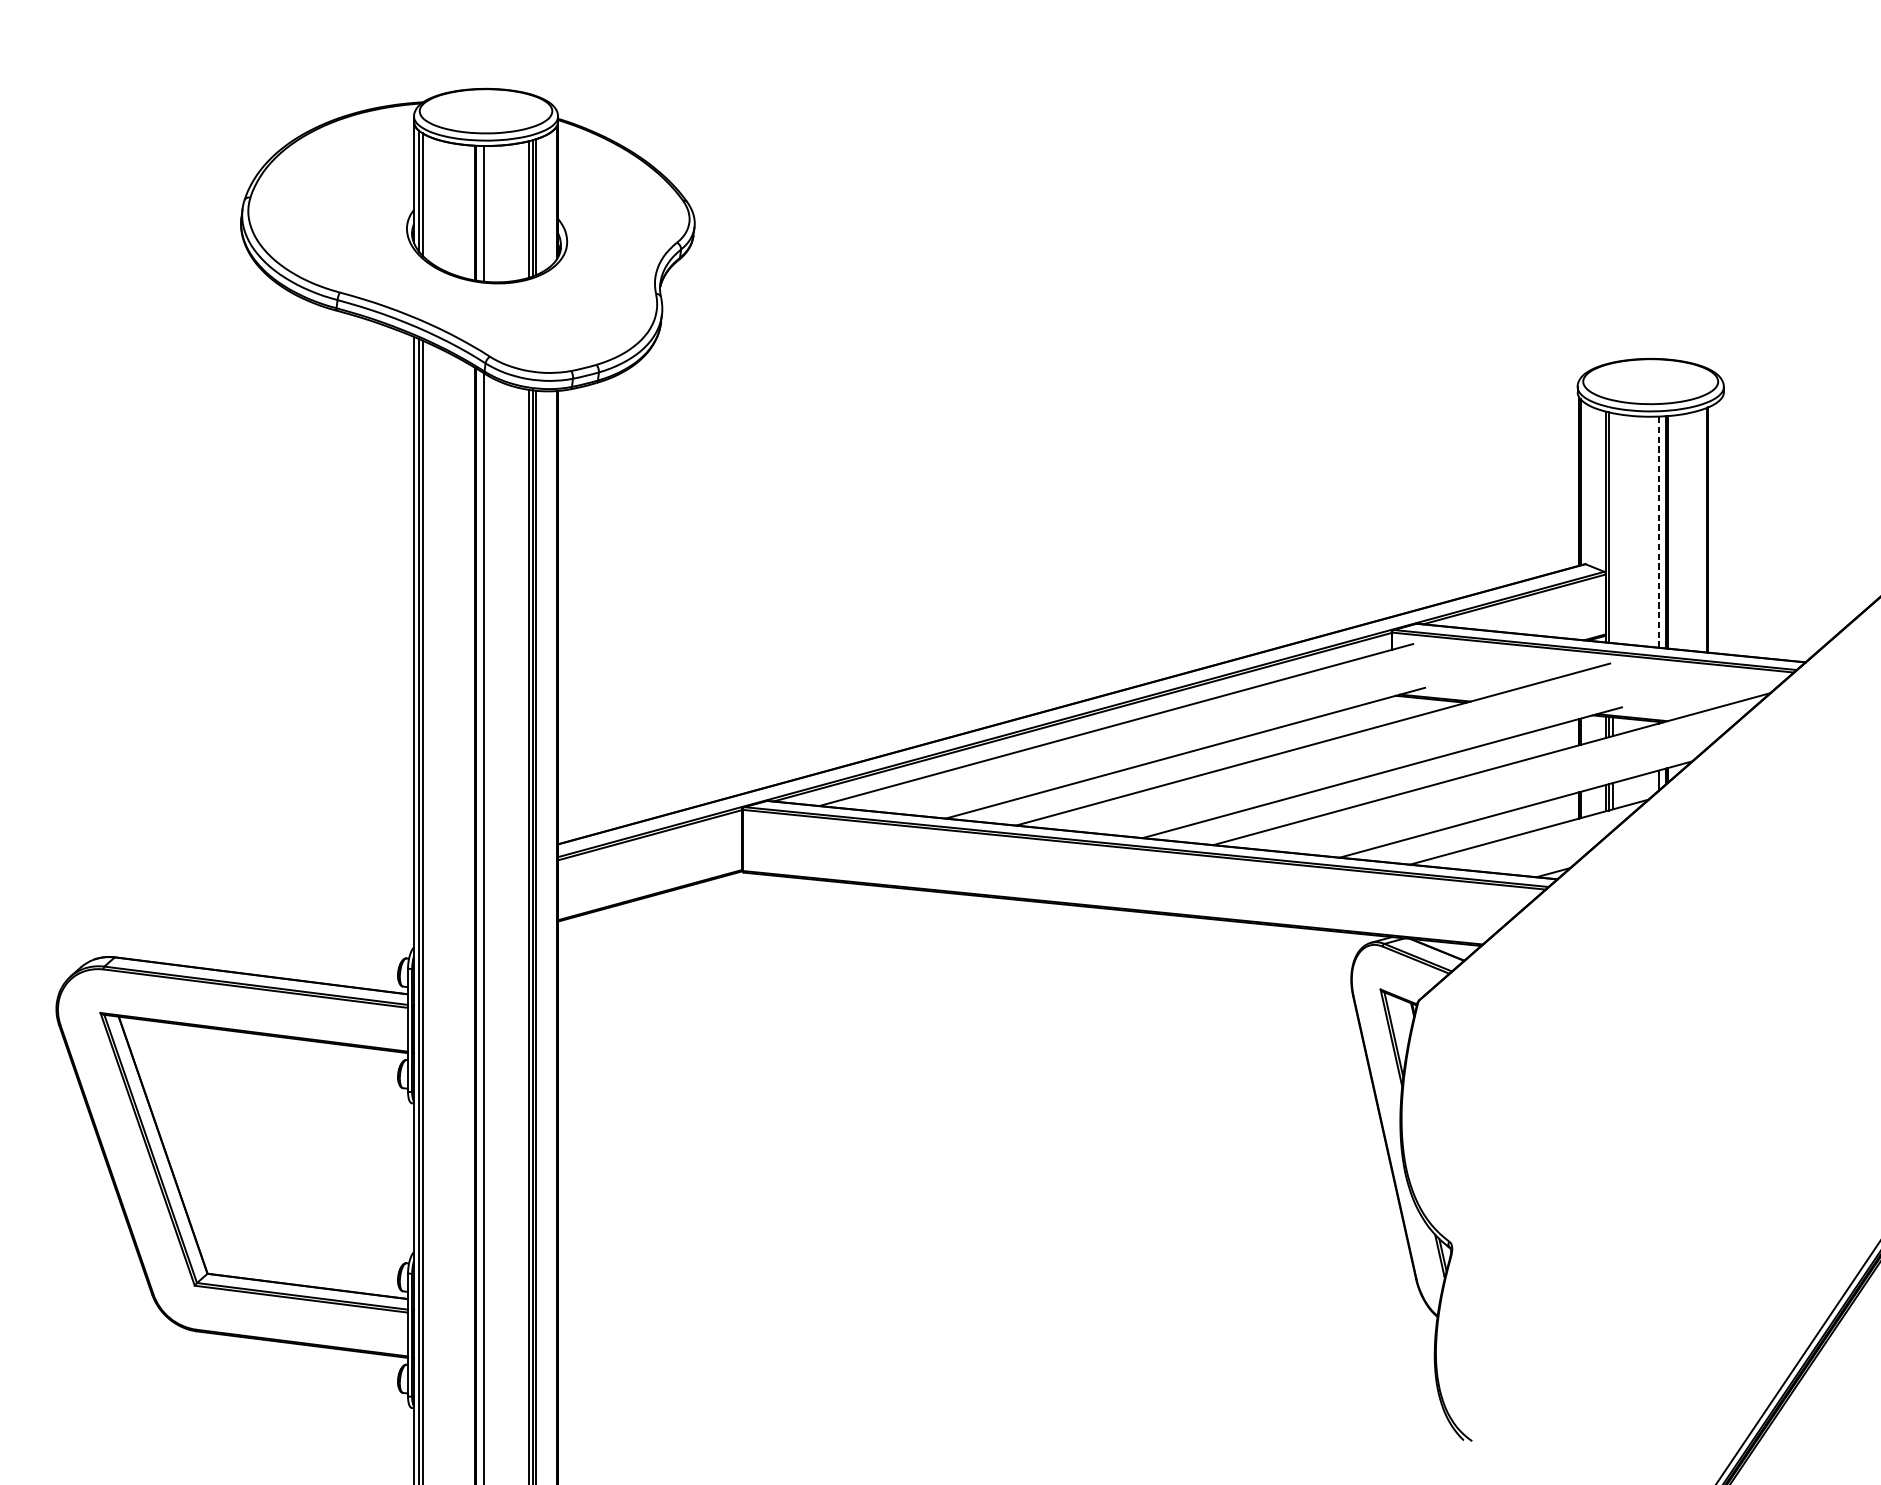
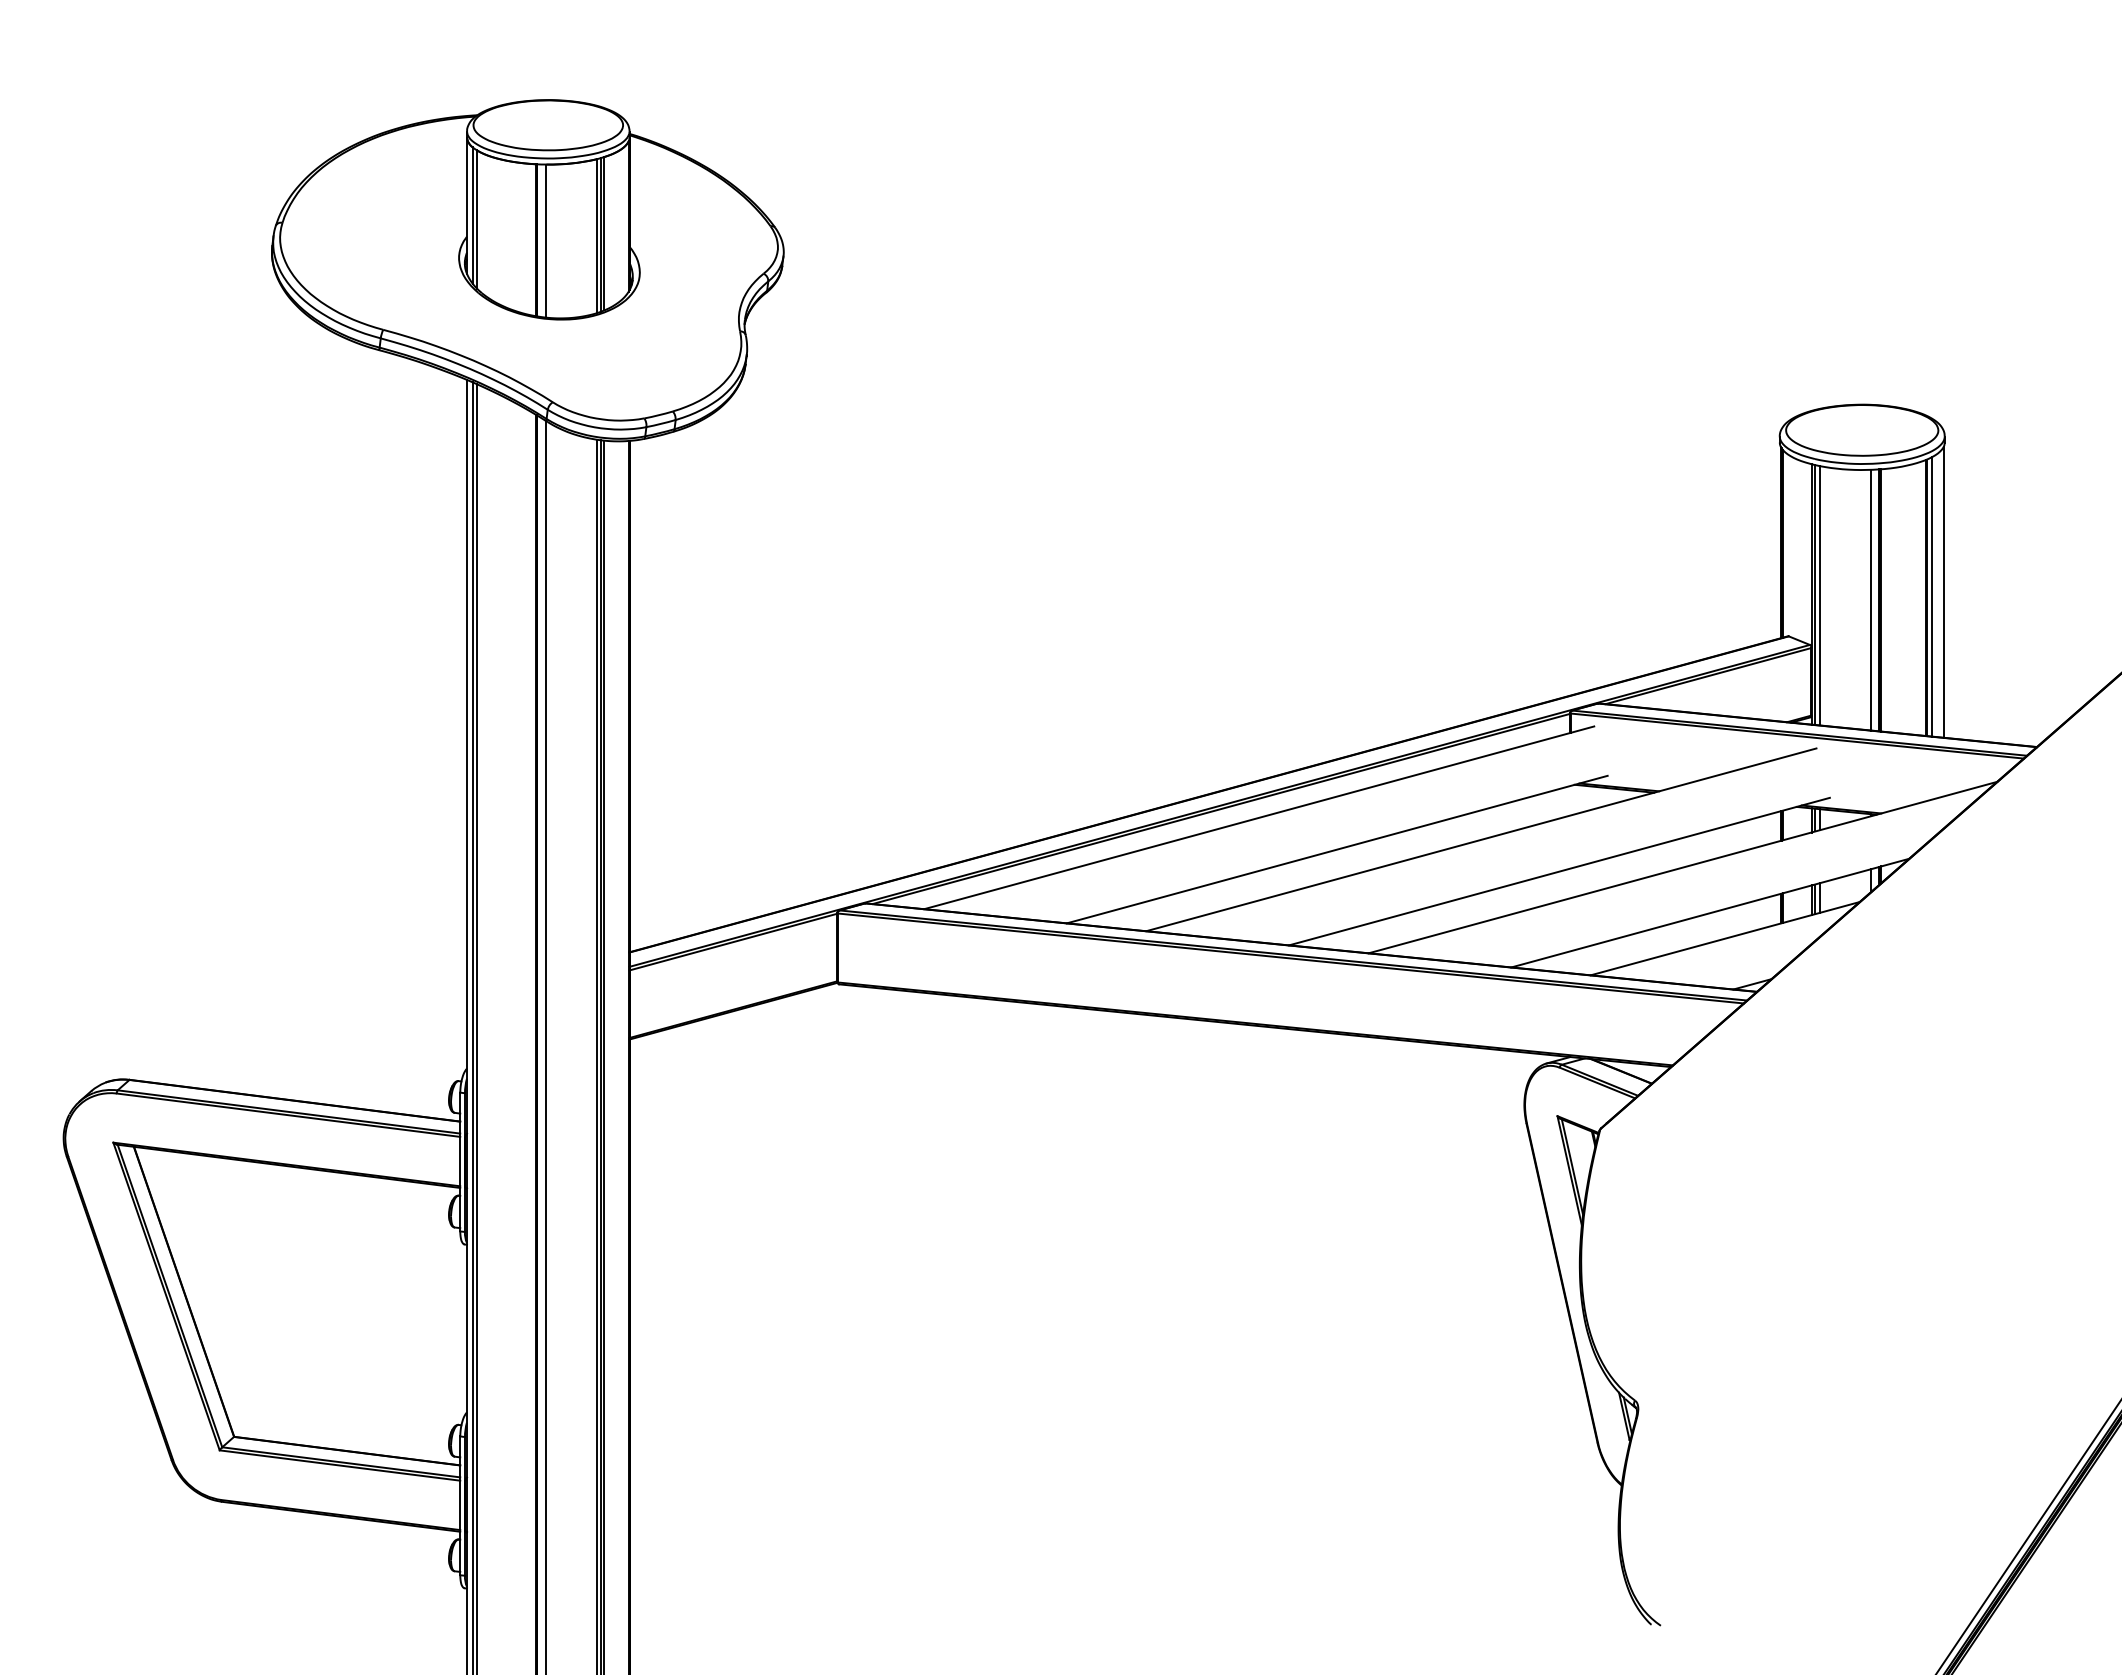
line: (1722, 525) -> (1943, 592), added
line: (1613, 527) -> (1820, 595), added
line: (1712, 528) -> (1931, 596), added
line: (1658, 531) -> (1871, 599), dashed -> solid

